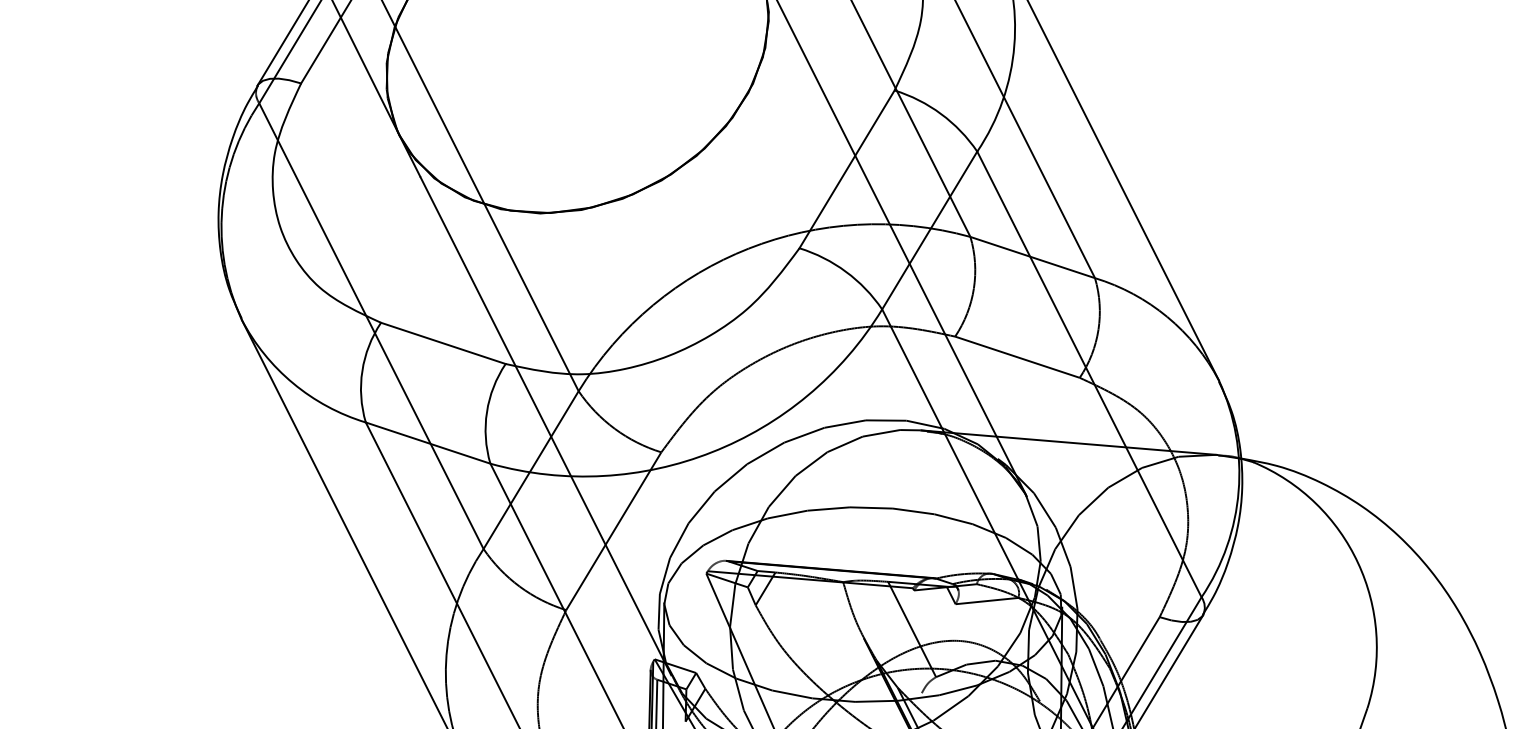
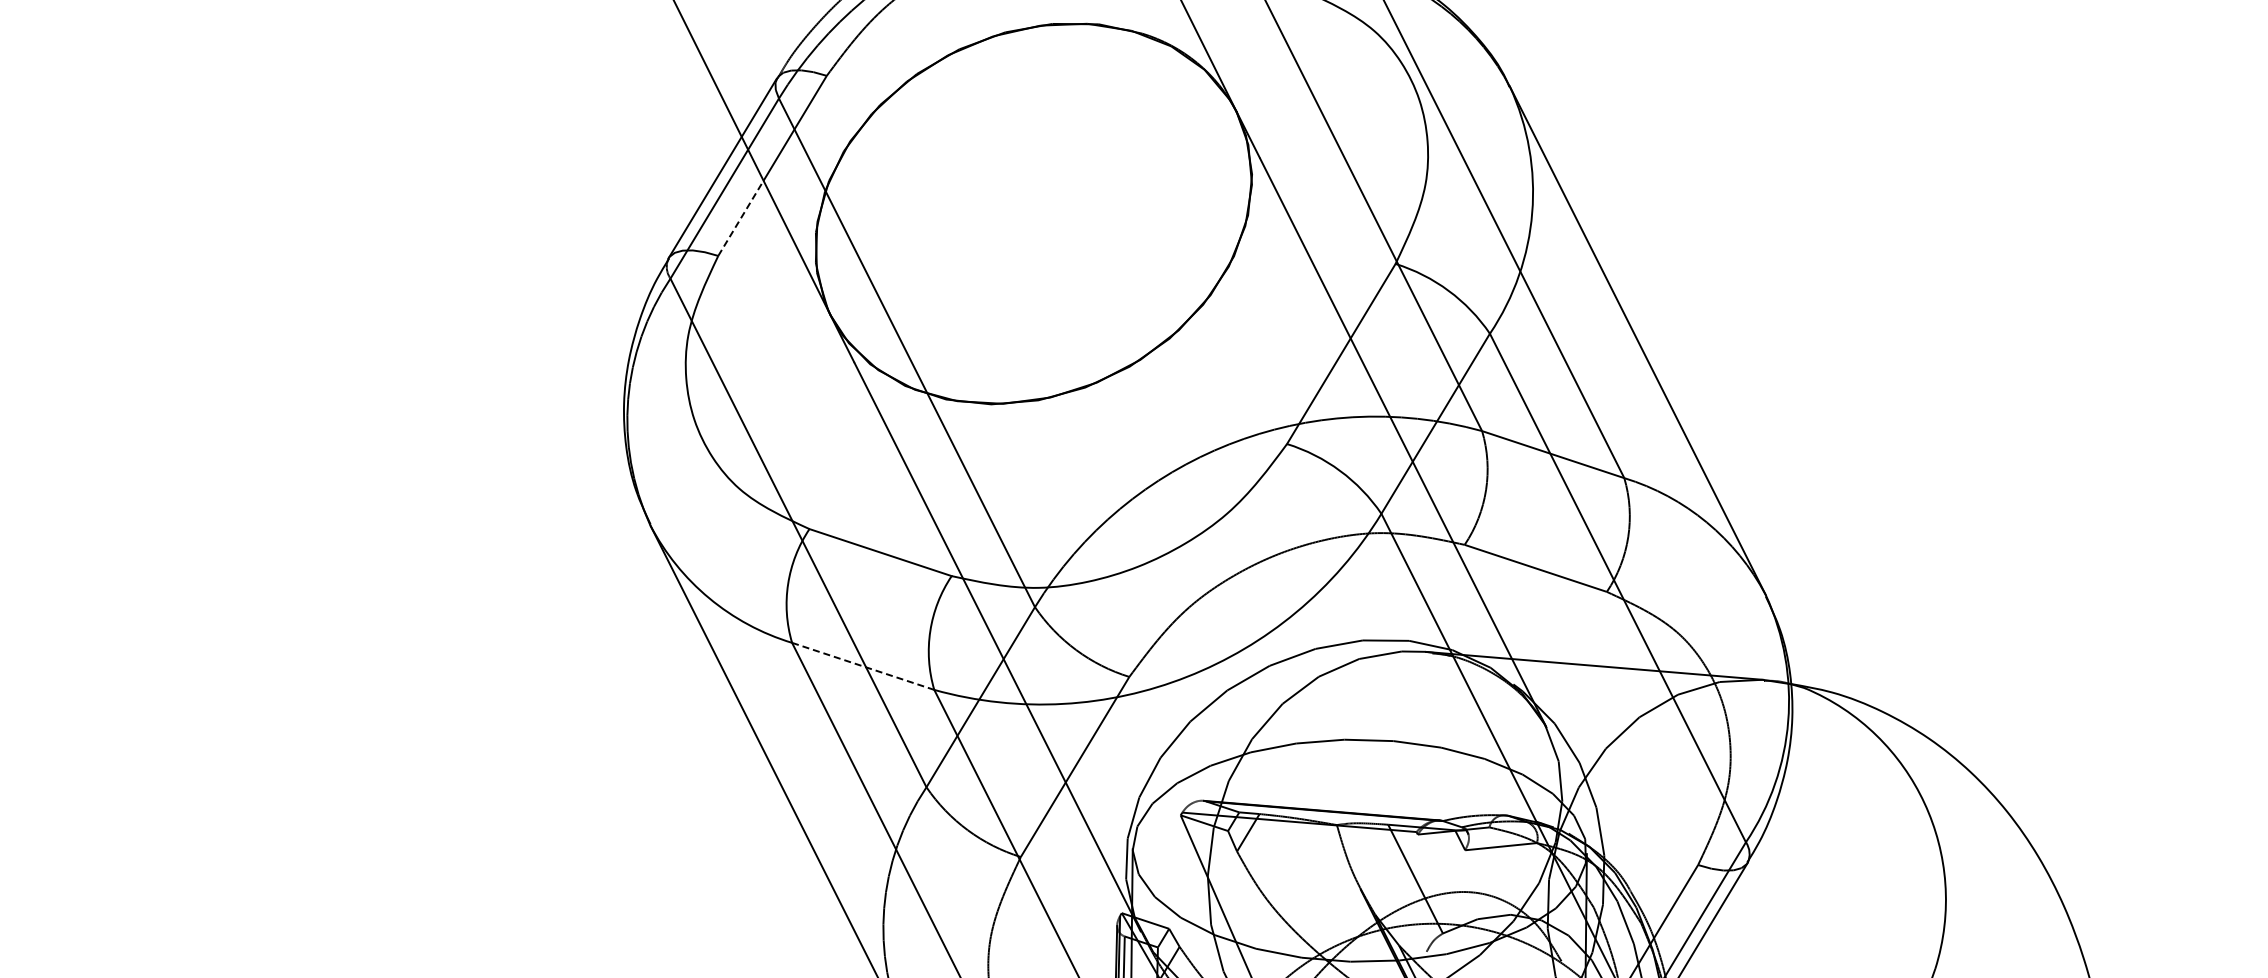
line: (320, 50) -> (740, 218), solid -> dashed
line: (428, 443) -> (863, 666), solid -> dashed

